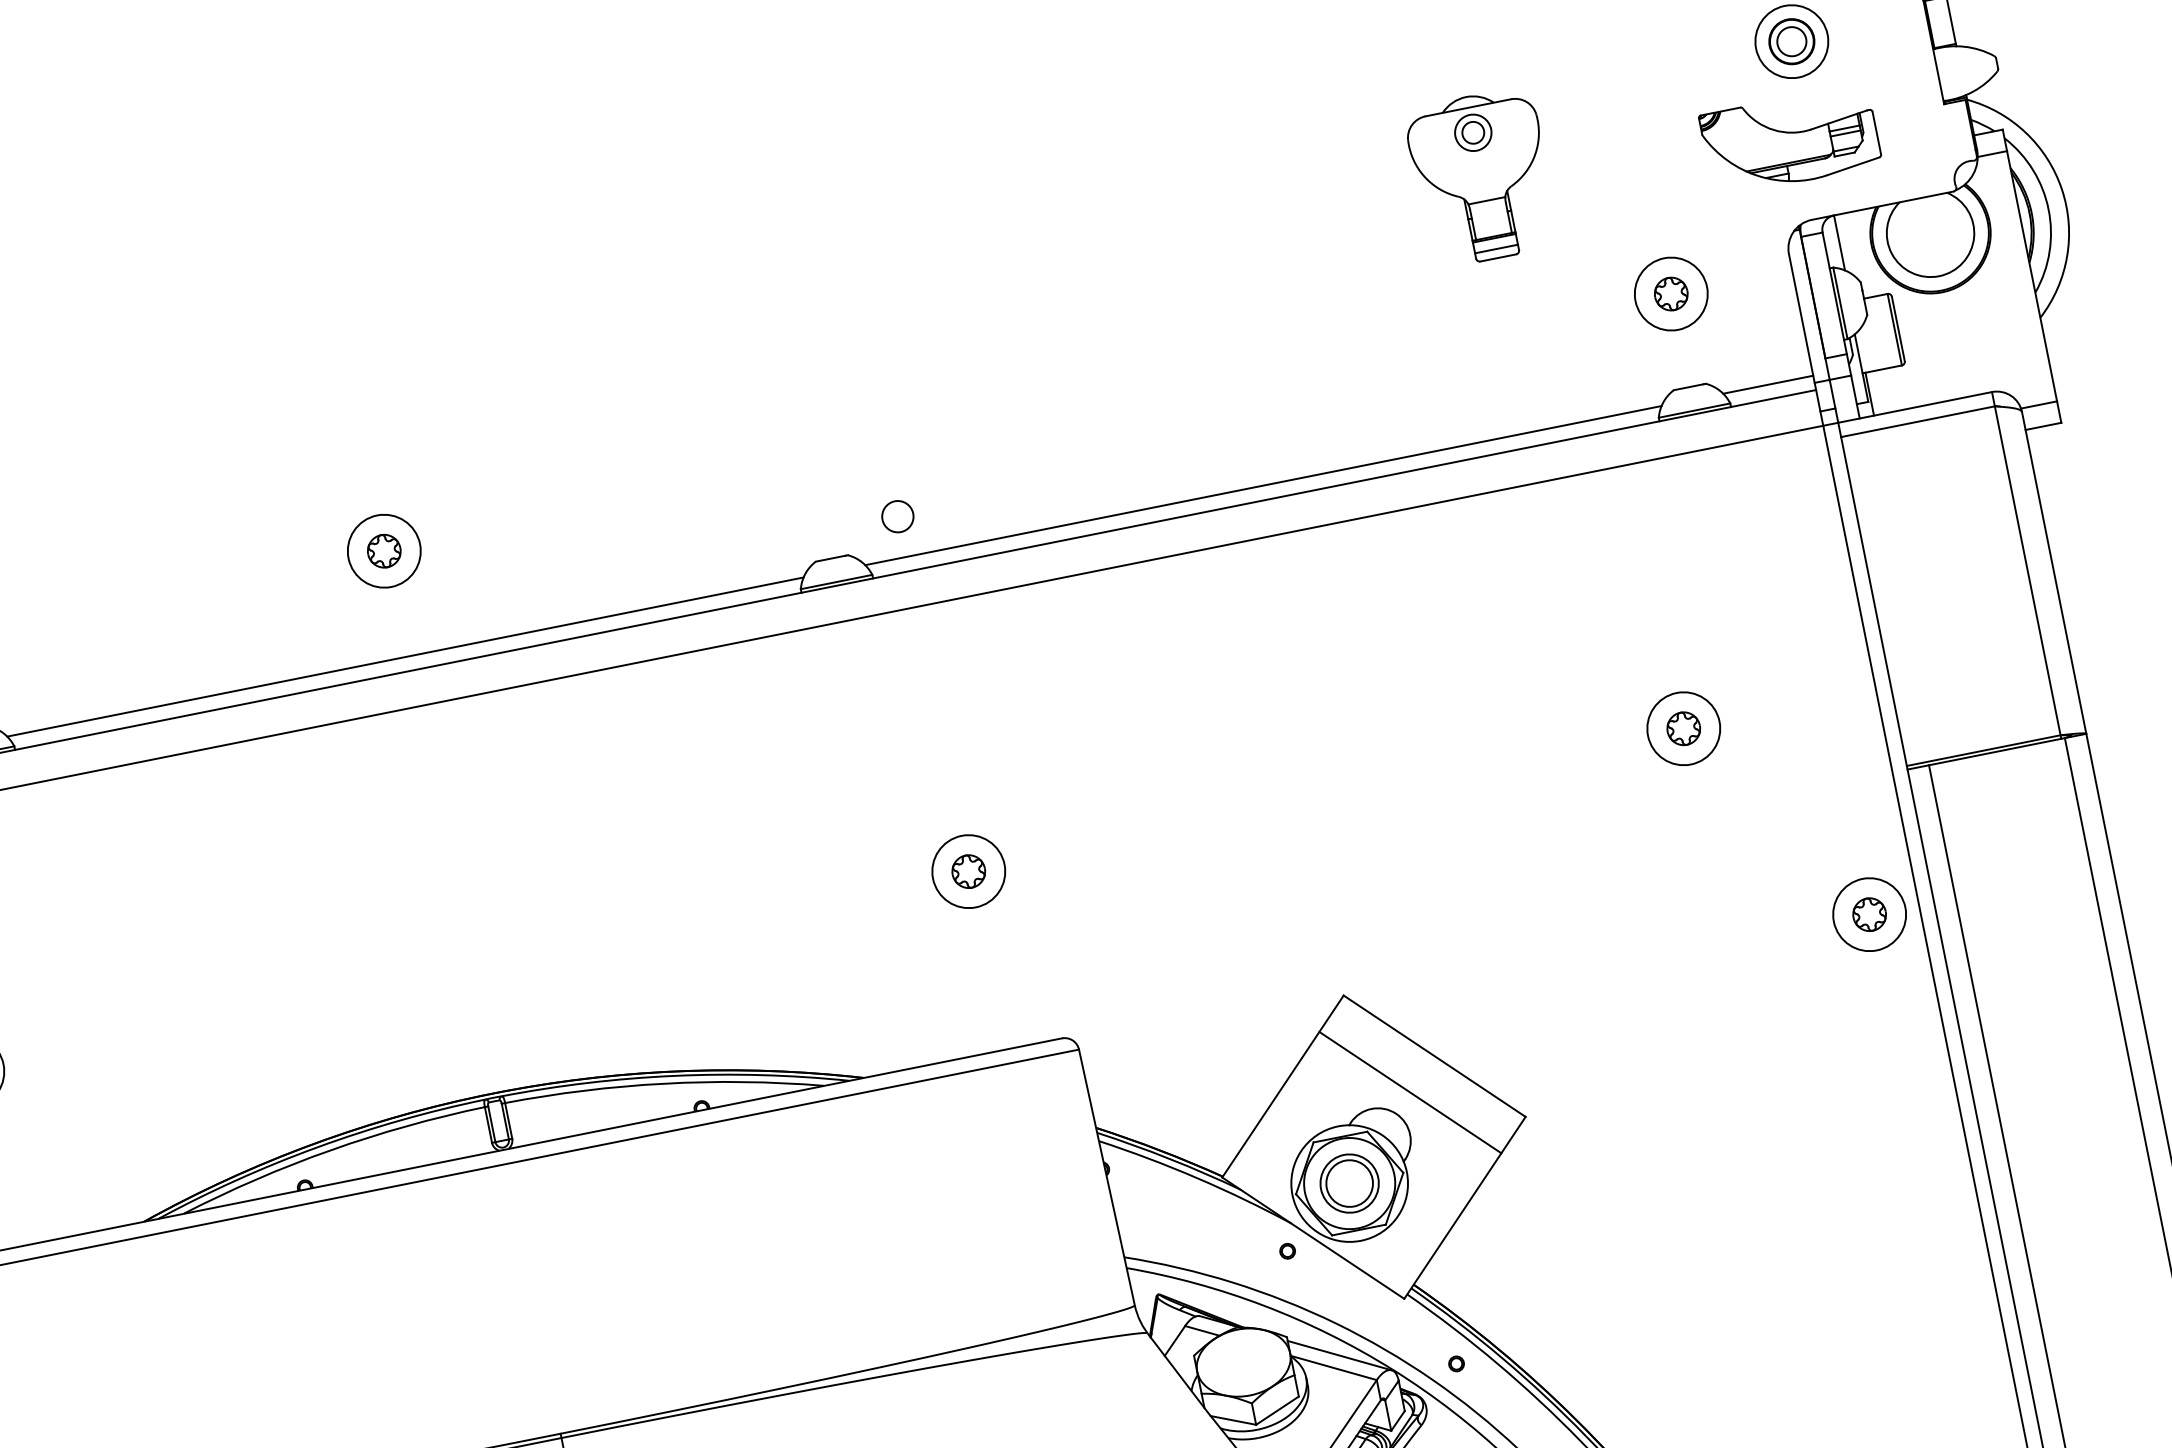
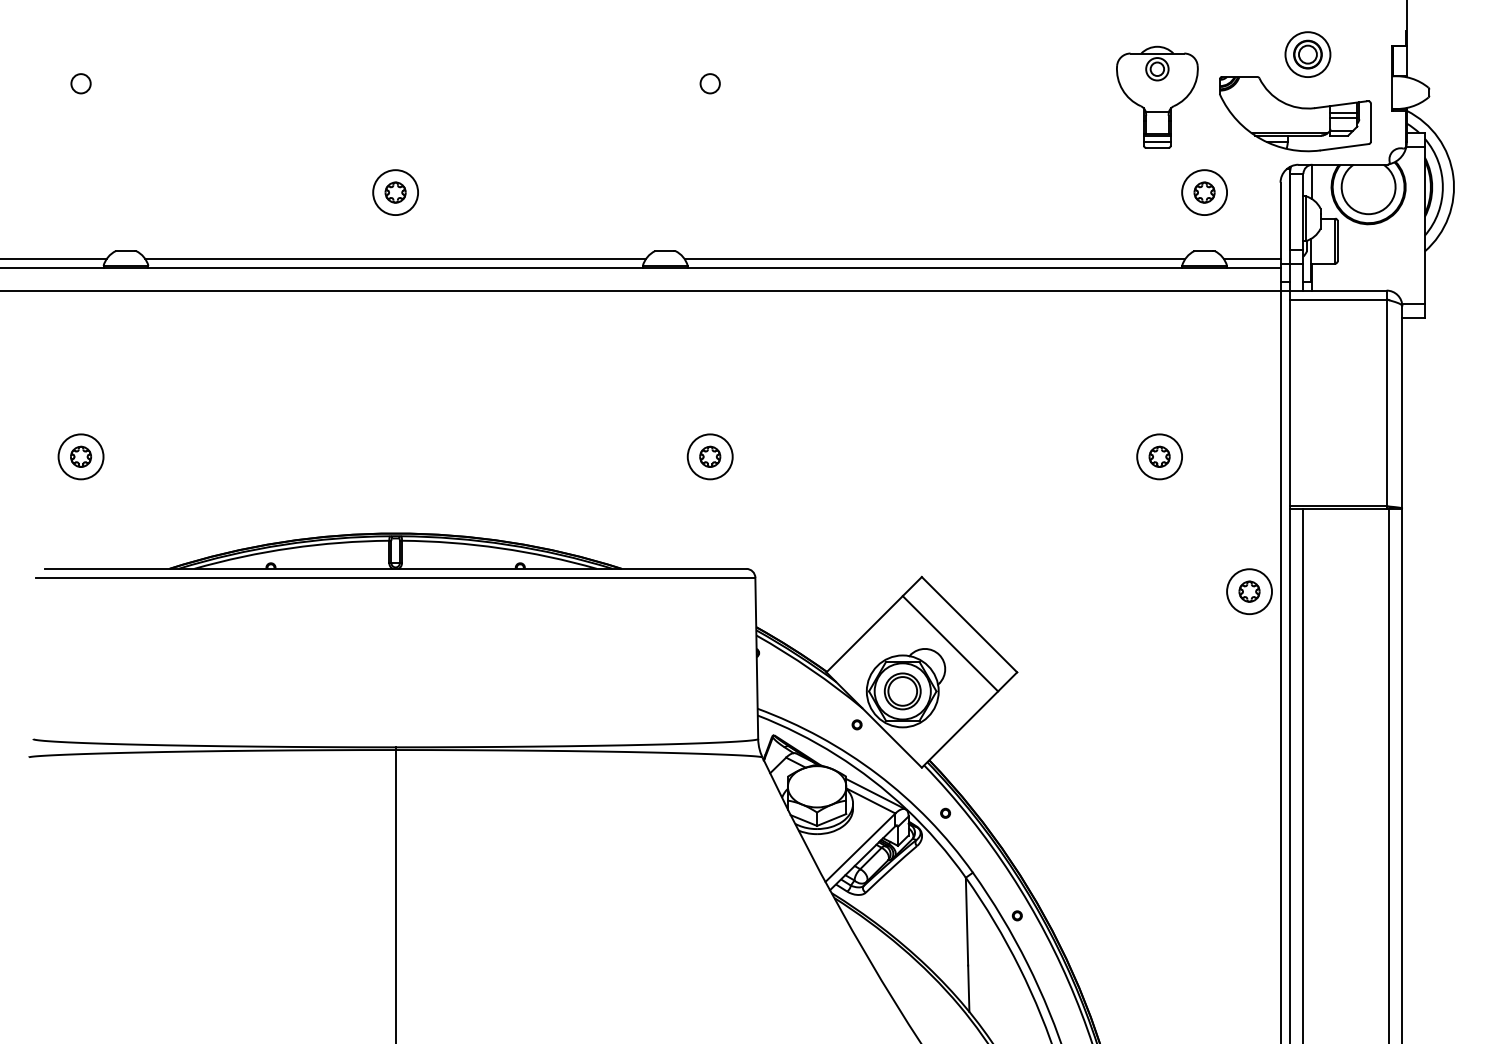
part: (1791, 140) -> (1295, 114), size x1.43
part: (1482, 176) -> (1157, 96), moved
circle: (896, 516) -> (709, 83), moved

